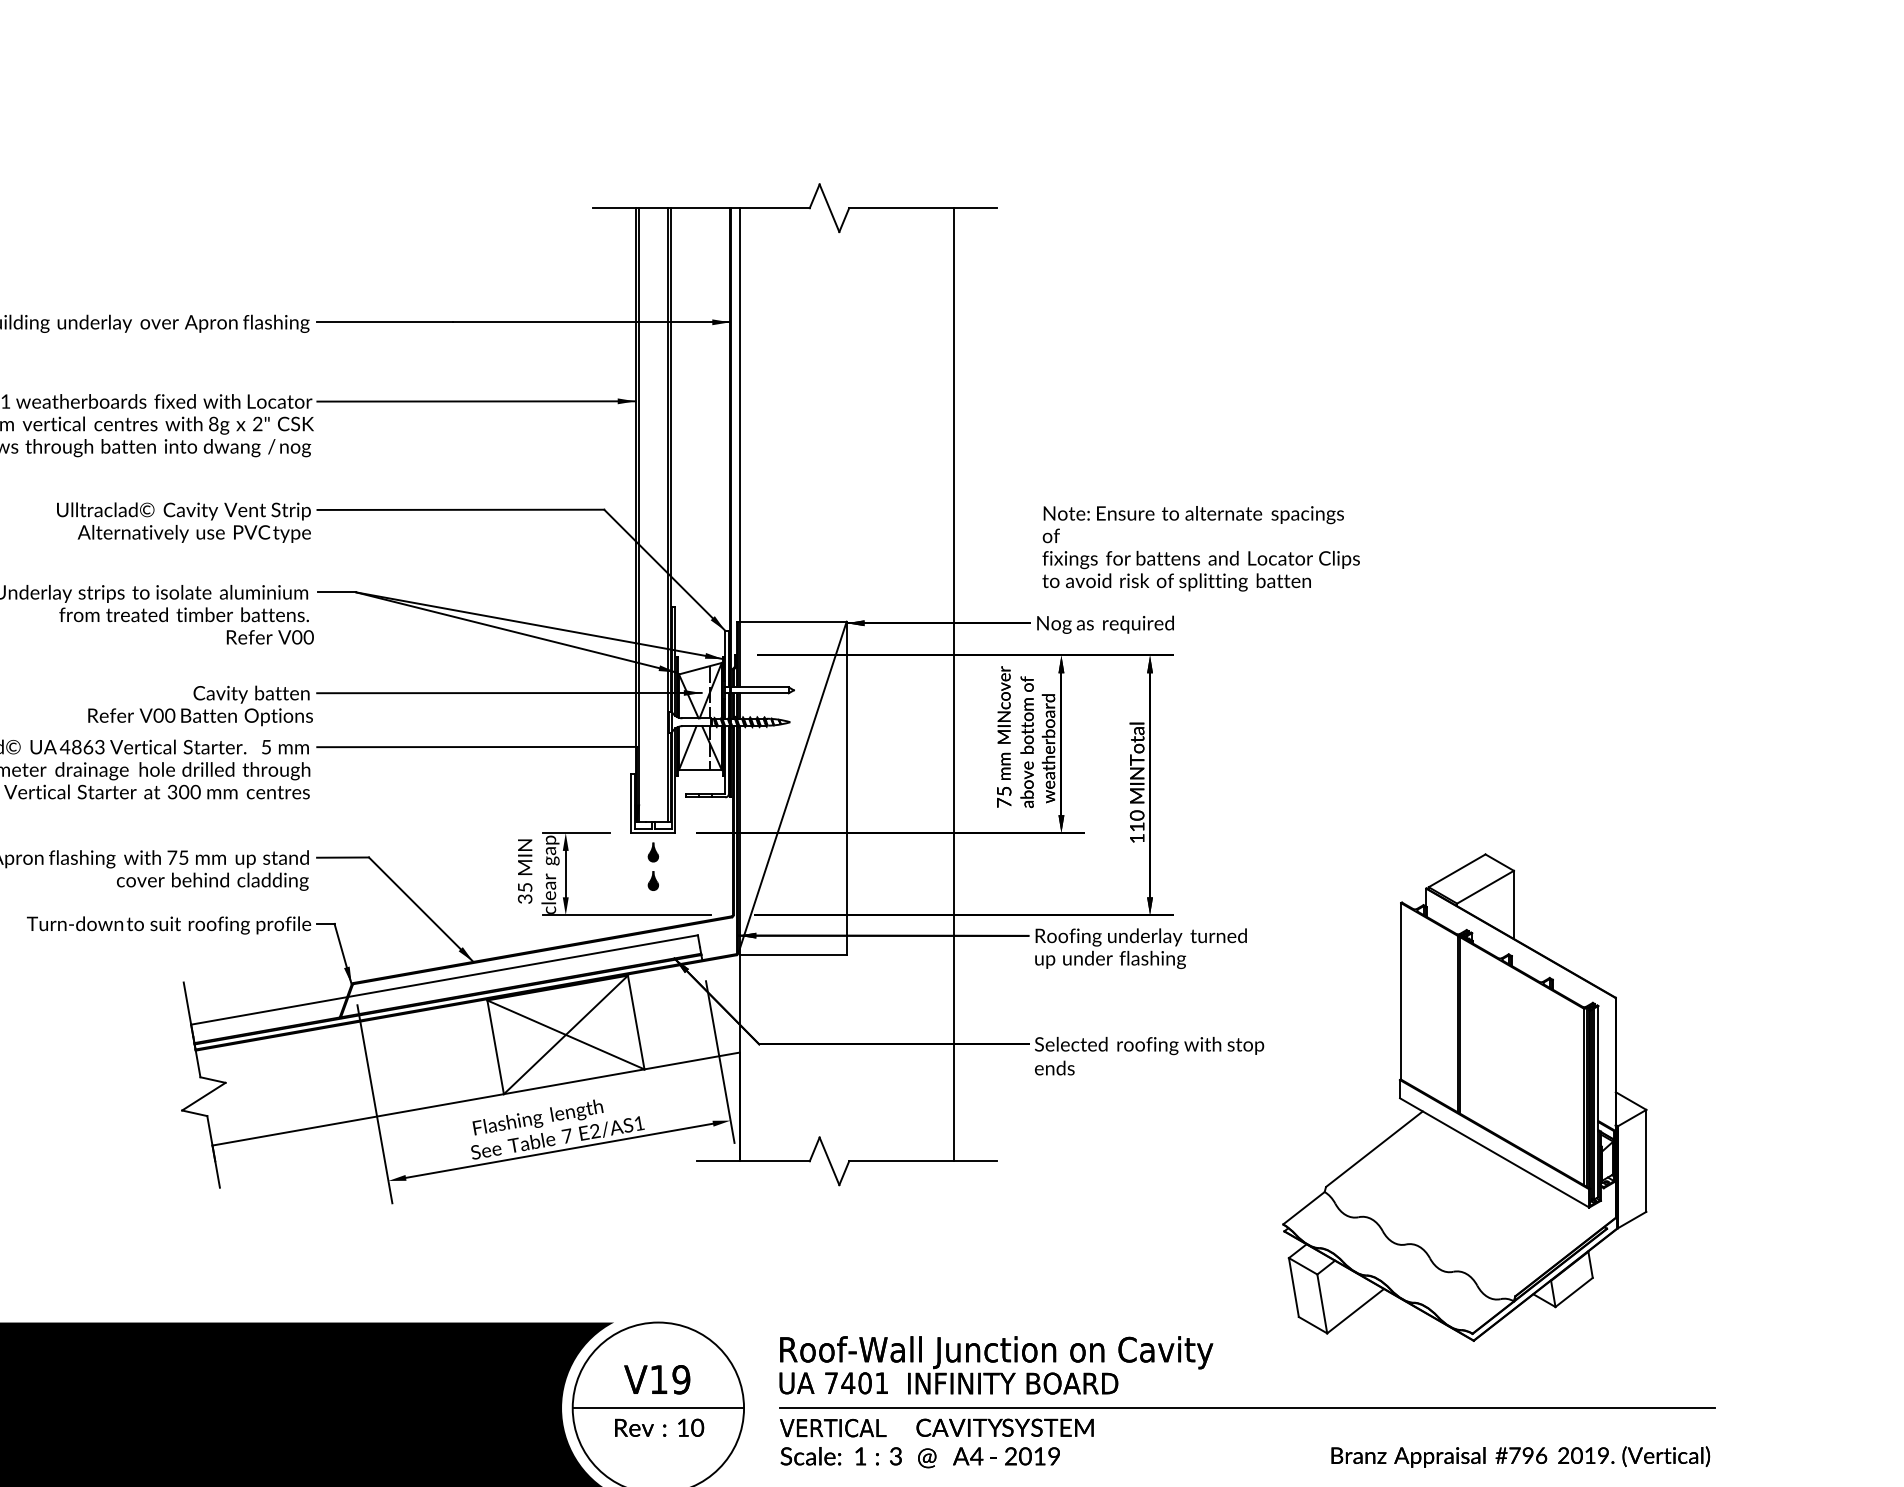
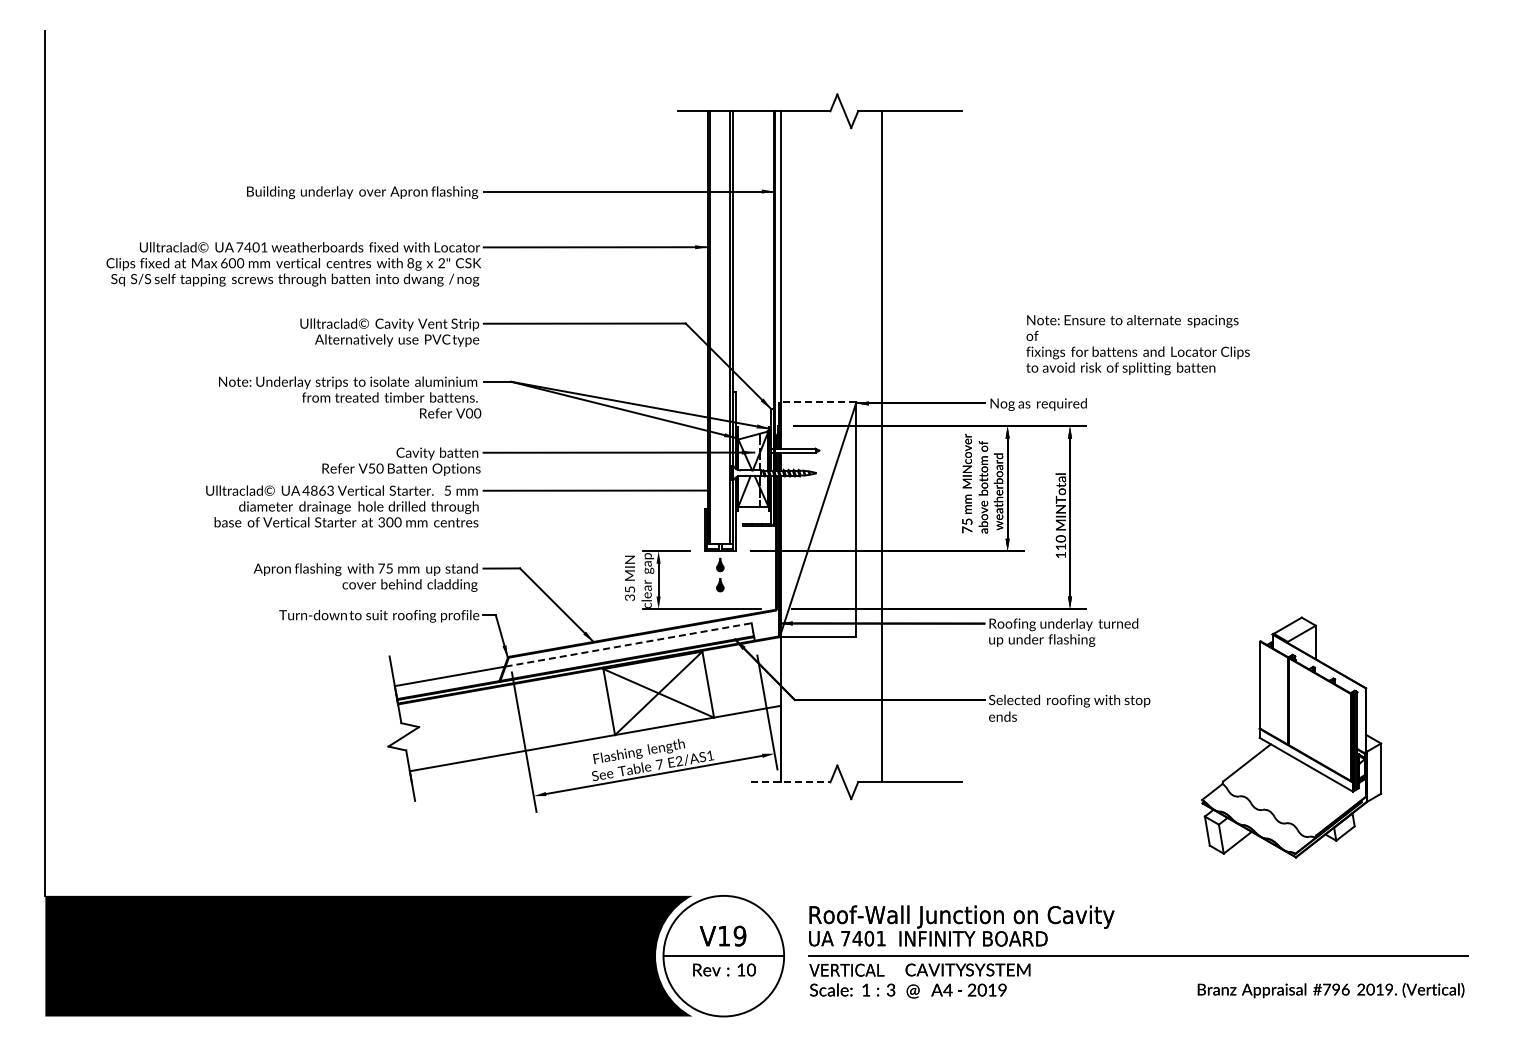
text: (1200, 549) -> (1137, 345), moved
line: (792, 621) -> (818, 402), solid -> dashed
line: (953, 684) -> (881, 446), moved
text: (158, 715) -> (371, 468), V00 -> V50
line: (523, 965) -> (628, 644), solid -> dashed
part: (1464, 1097) -> (1291, 737), size x0.7
line: (753, 1161) -> (790, 782), solid -> dashed

